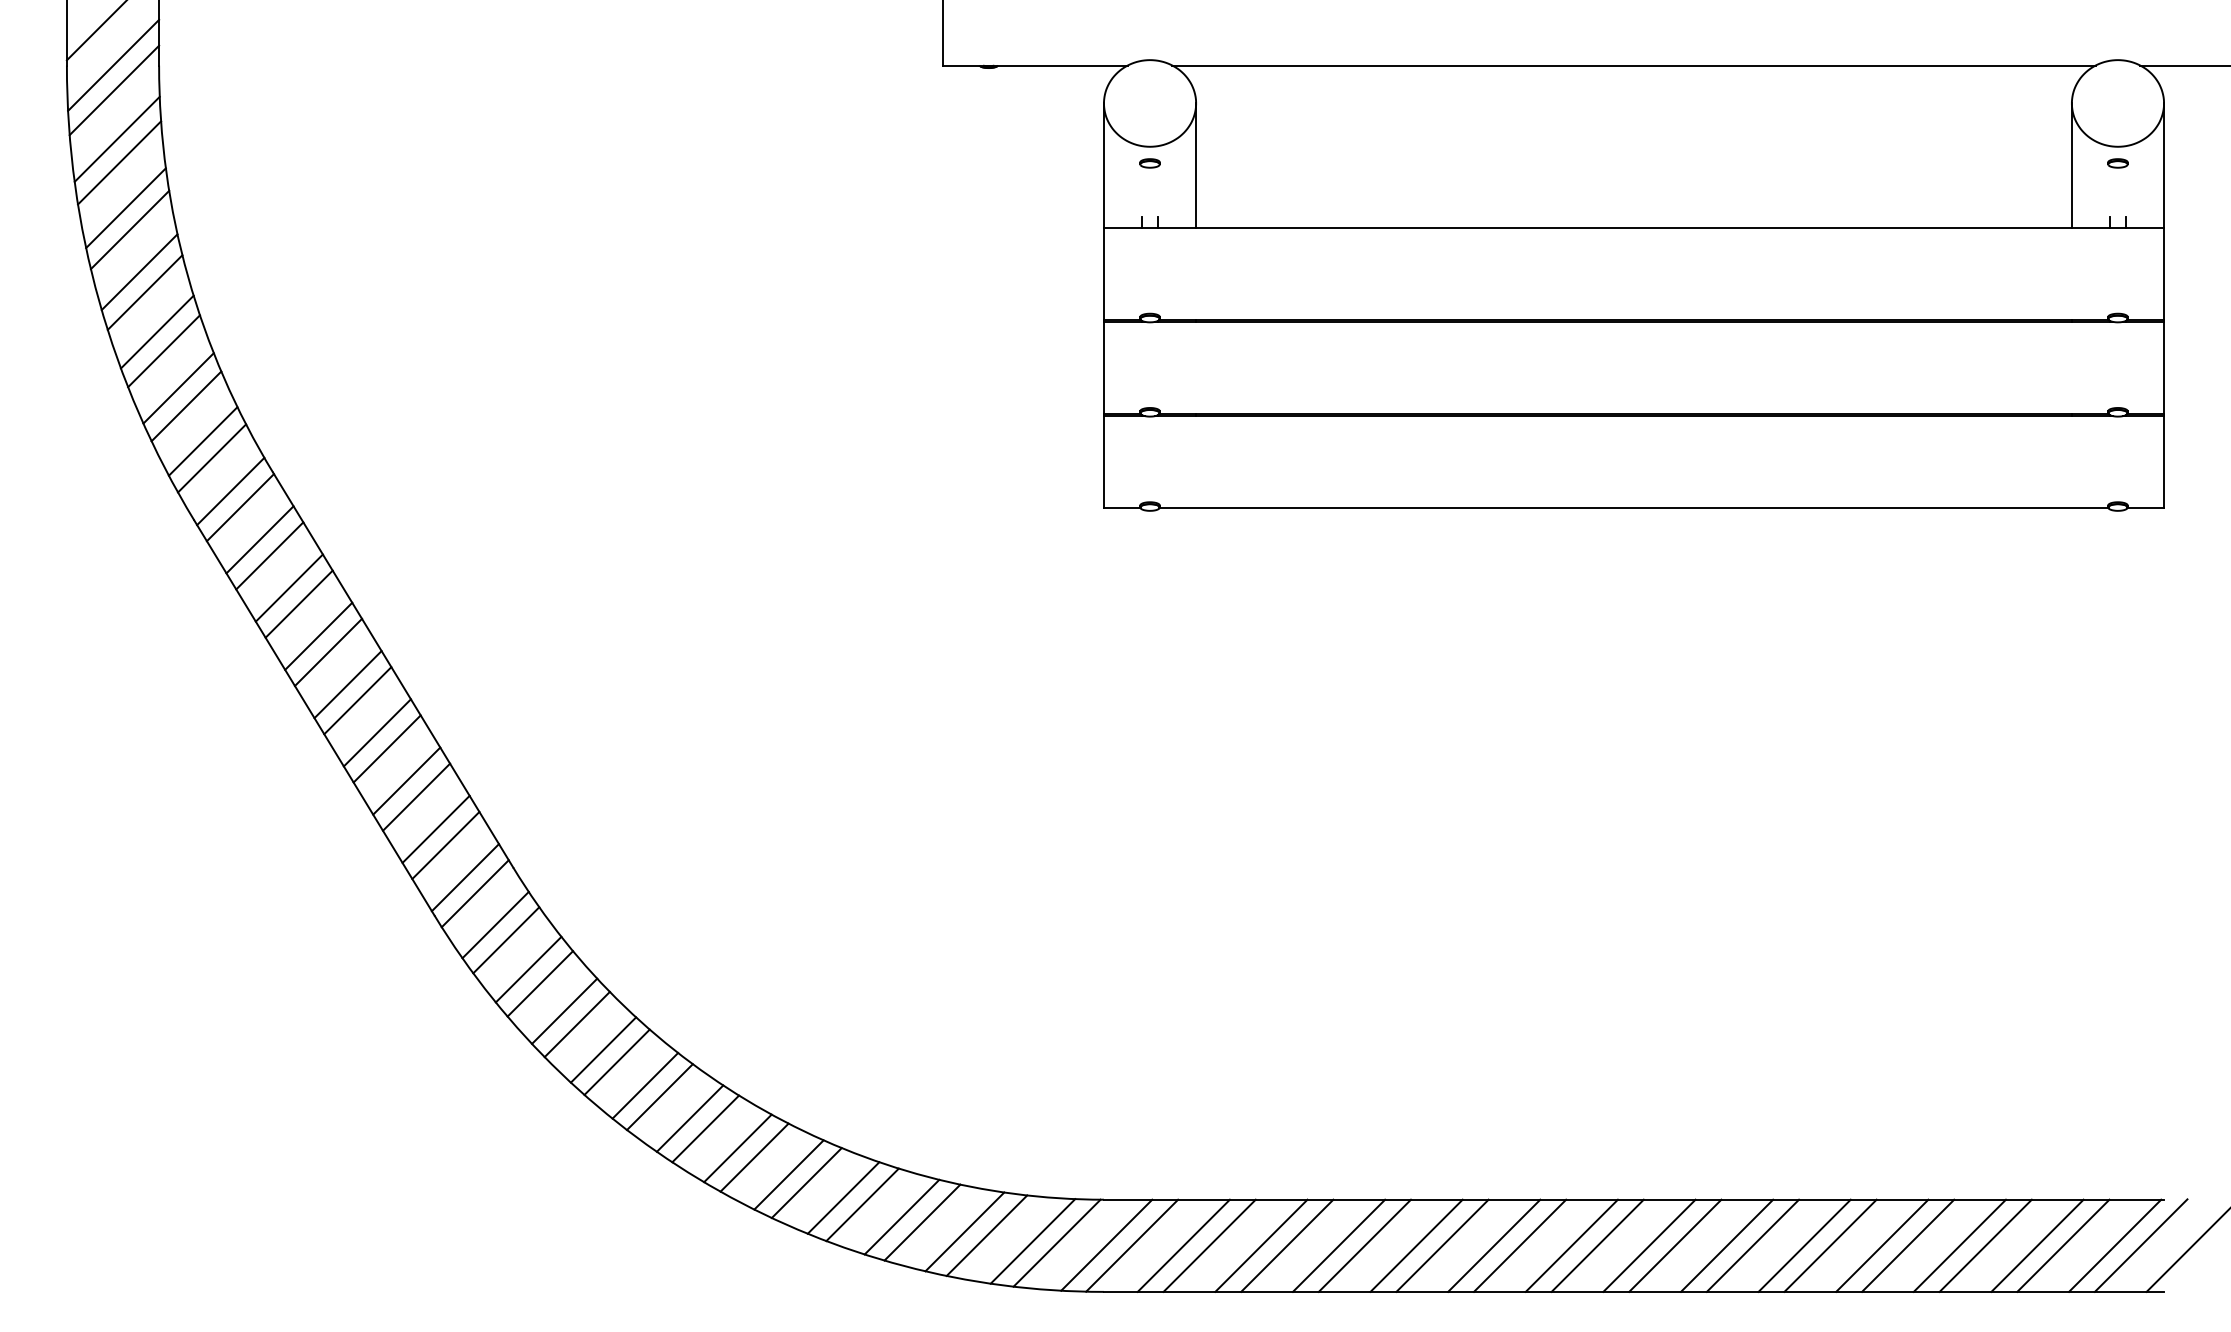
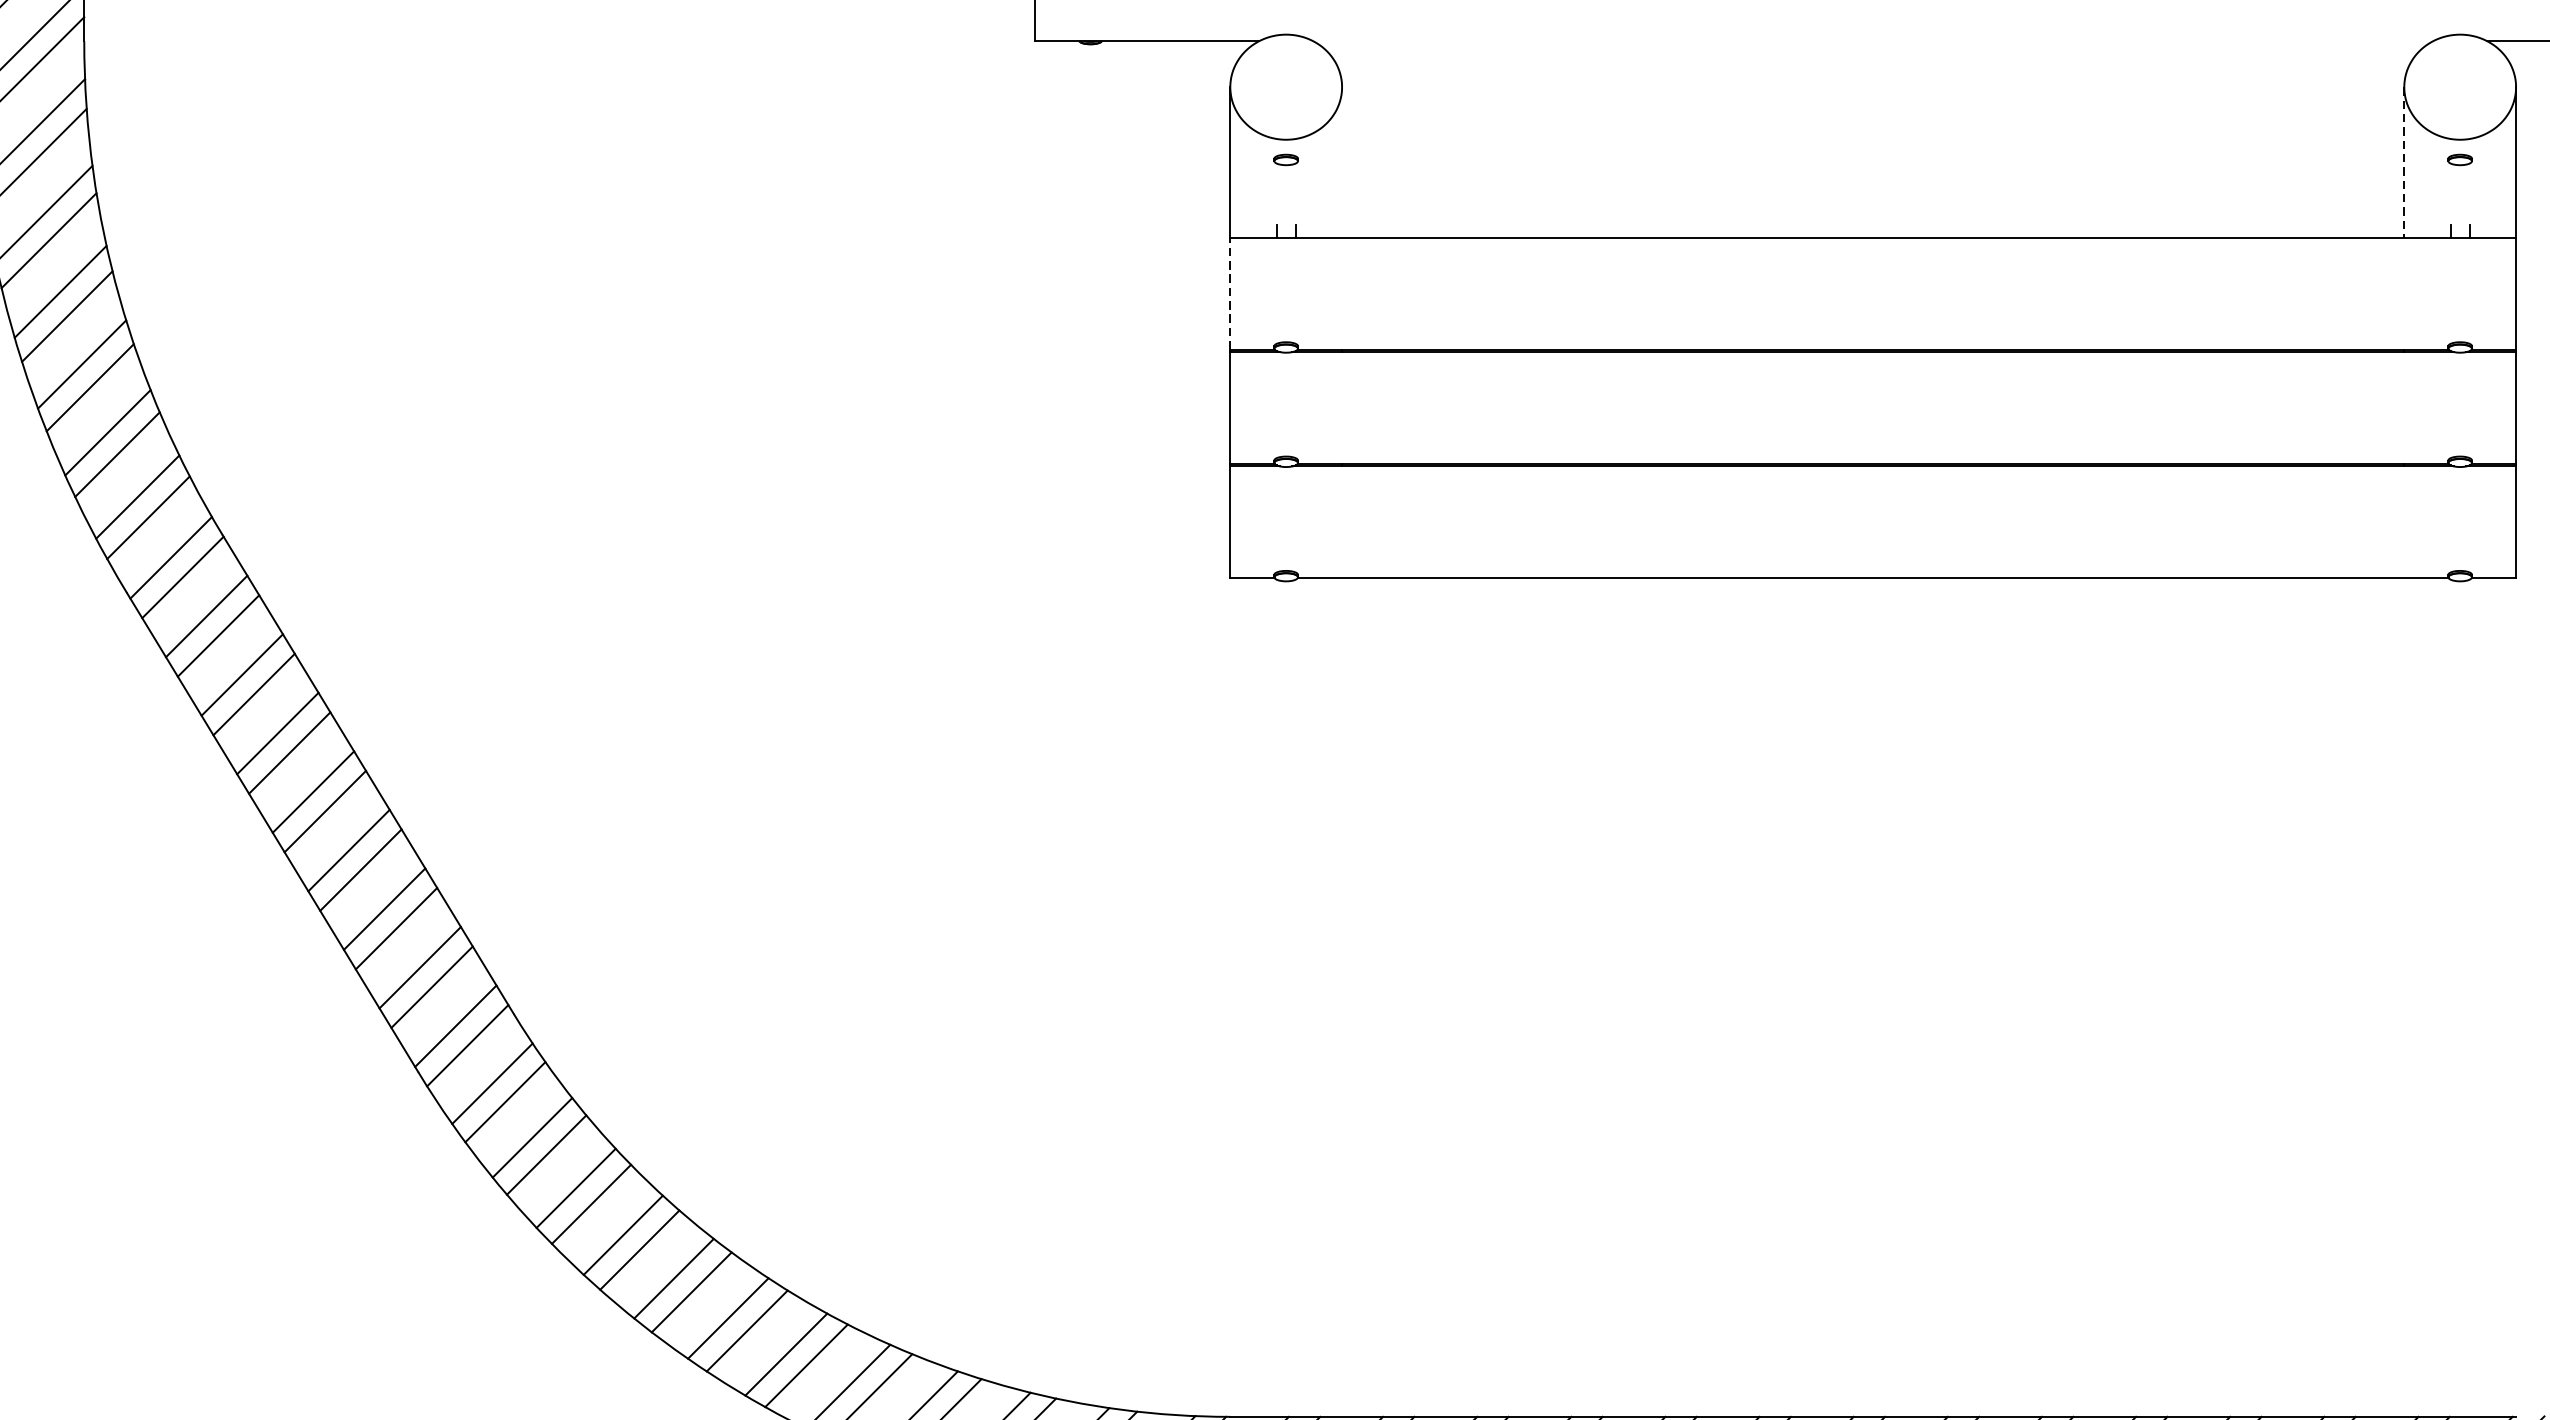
line: (1633, 65) -> (1872, 41), removed
line: (1196, 165) -> (1342, 162), removed
line: (2071, 166) -> (2403, 163), solid -> dashed
line: (1103, 273) -> (1229, 293), solid -> dashed

